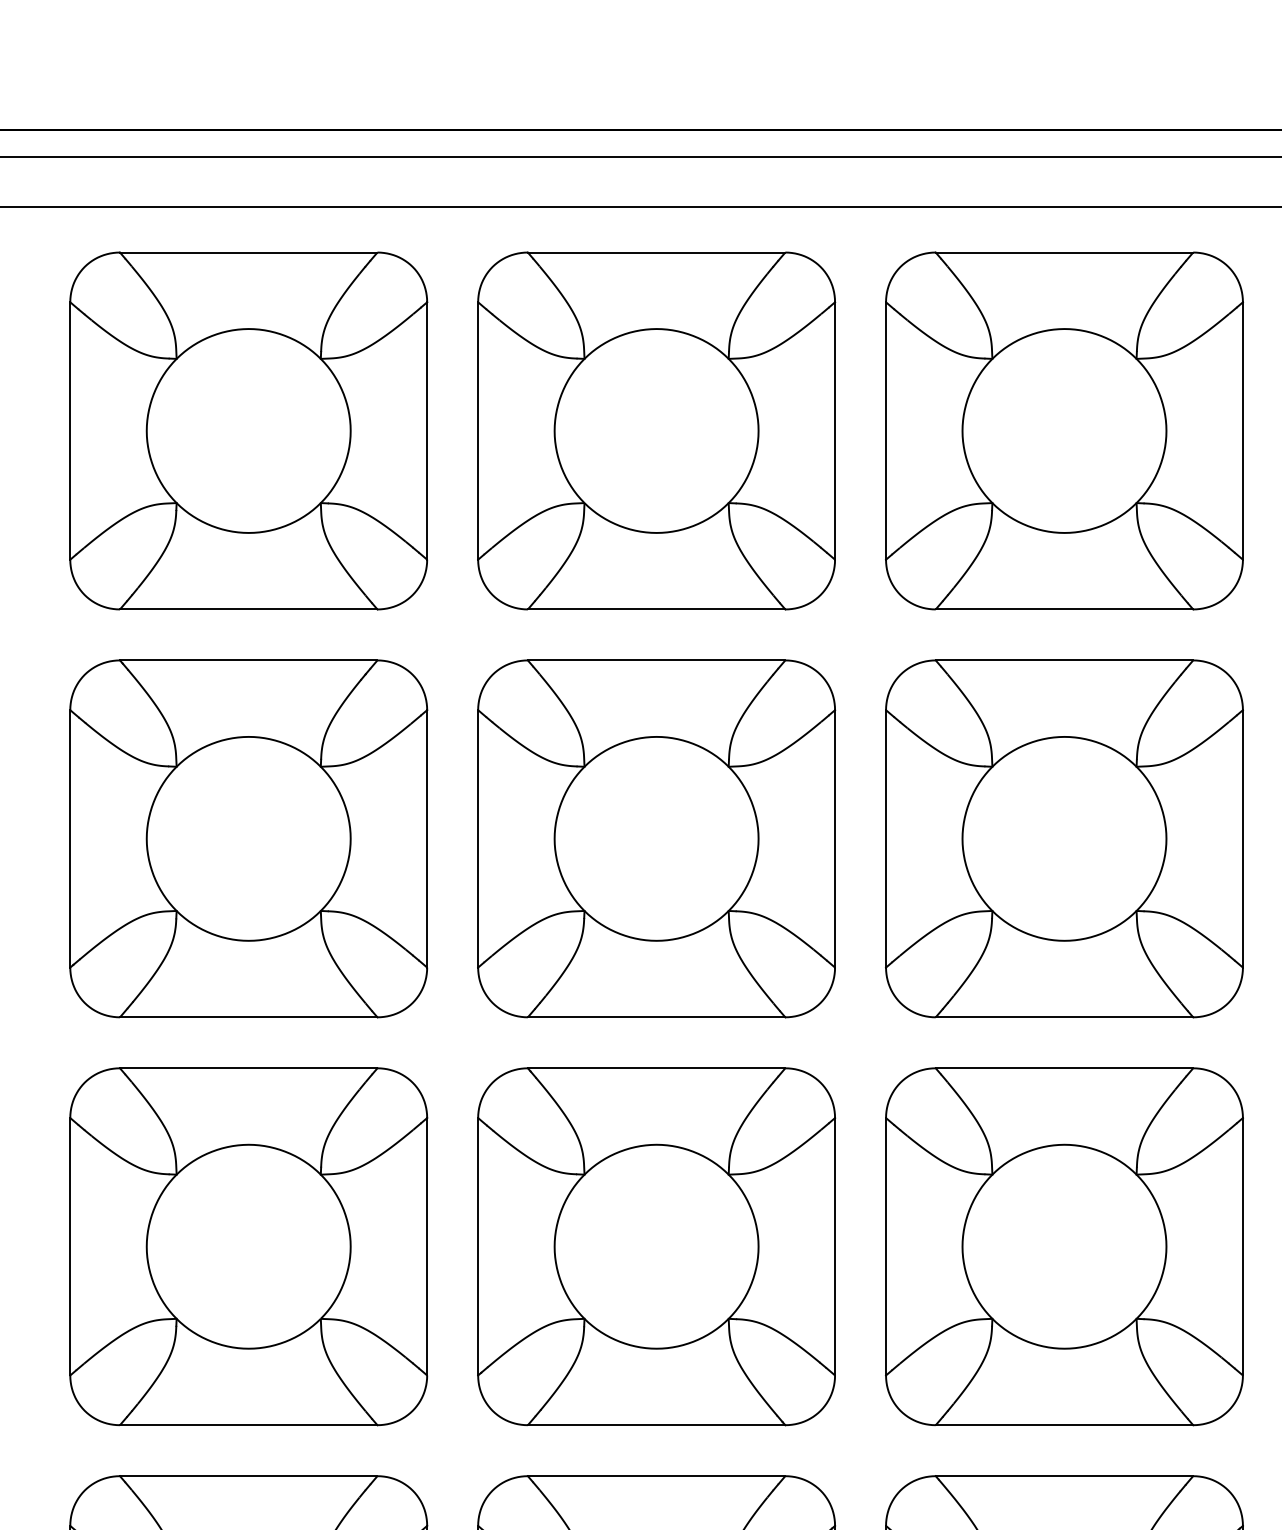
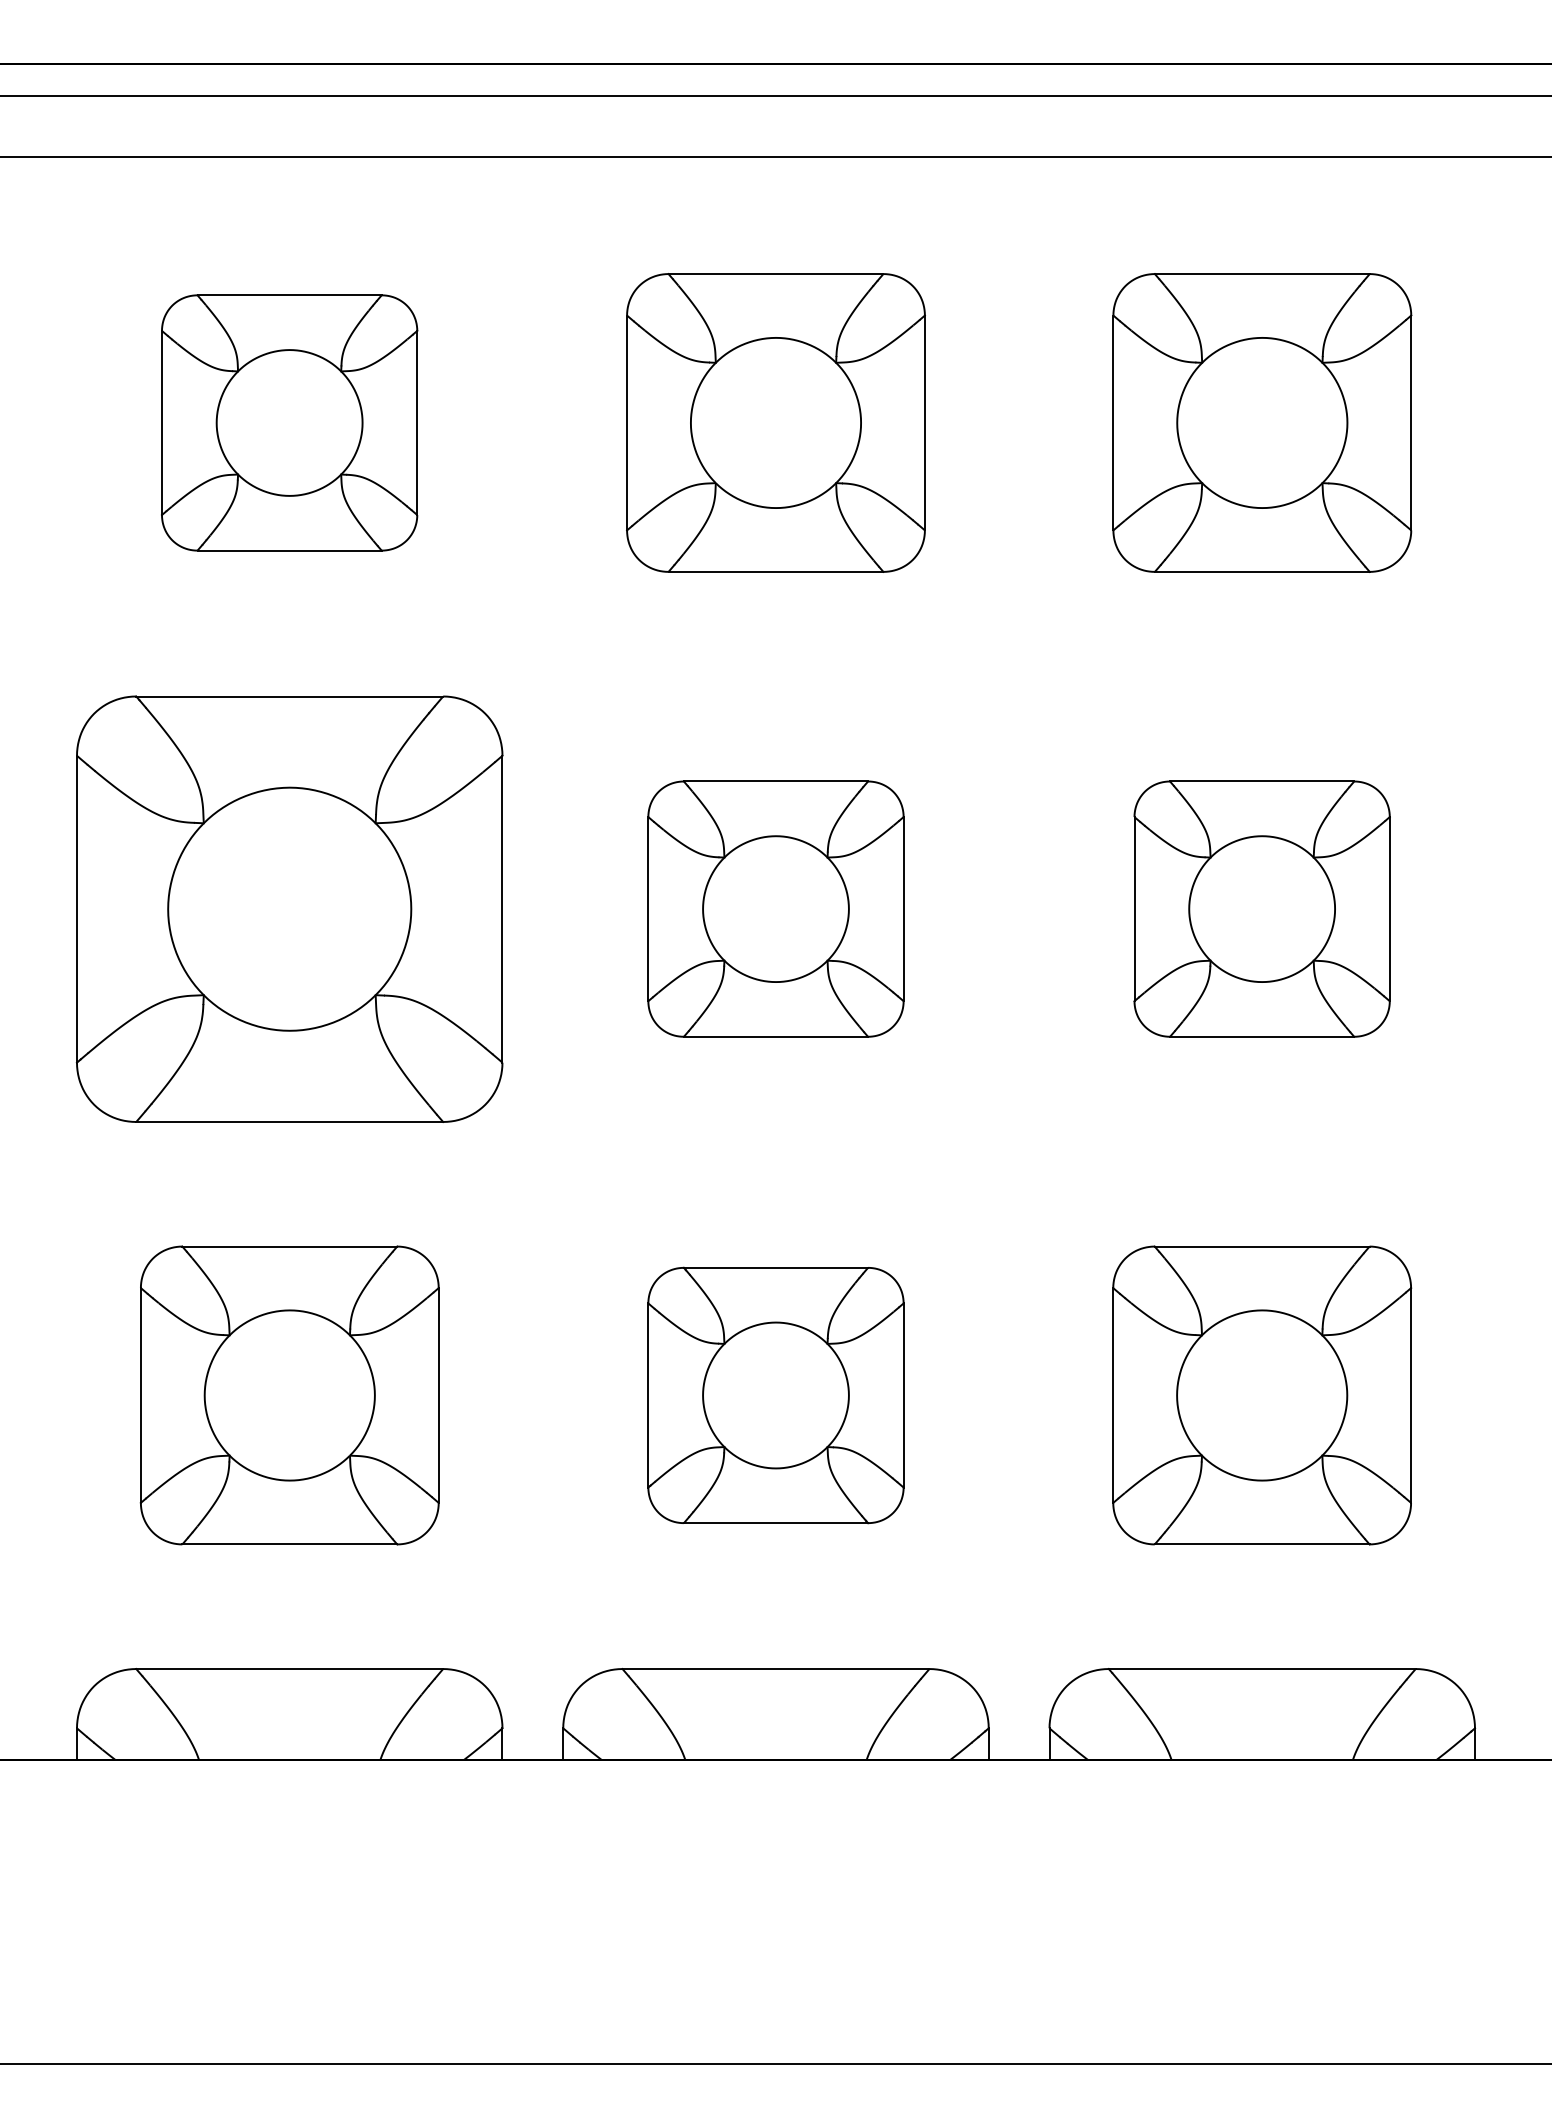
part: (248, 430) -> (289, 422), size x0.6
part: (656, 430) -> (775, 422), size x0.7
part: (1064, 430) -> (1262, 422), size x0.7
part: (656, 838) -> (775, 908), size x0.6
part: (1063, 838) -> (1261, 908), size x0.6
part: (248, 1246) -> (289, 1395), size x0.7
part: (656, 1246) -> (775, 1395), size x0.6
part: (1063, 1246) -> (1261, 1395), size x0.7

